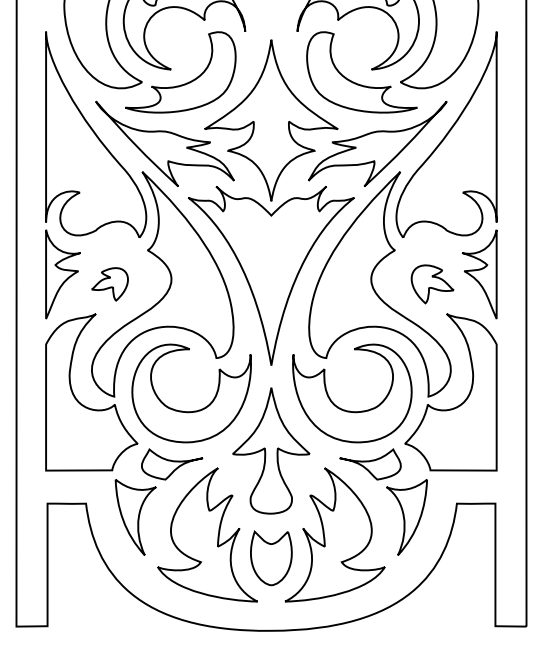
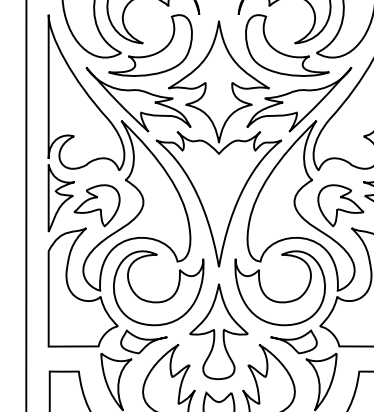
part: (109, 284) -> (96, 205), size x1.67
part: (432, 284) -> (340, 205), size x1.43

